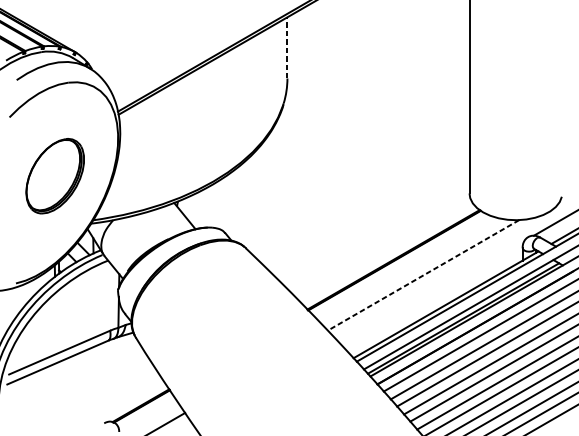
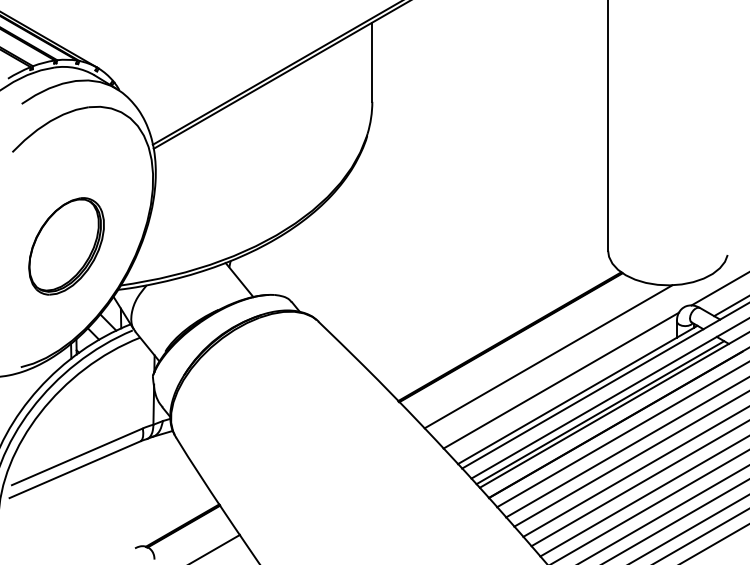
line: (287, 48) -> (372, 62), dashed -> solid
part: (55, 176) -> (66, 246), moved
line: (423, 275) -> (548, 357), dashed -> solid
line: (433, 293) -> (561, 380), added

